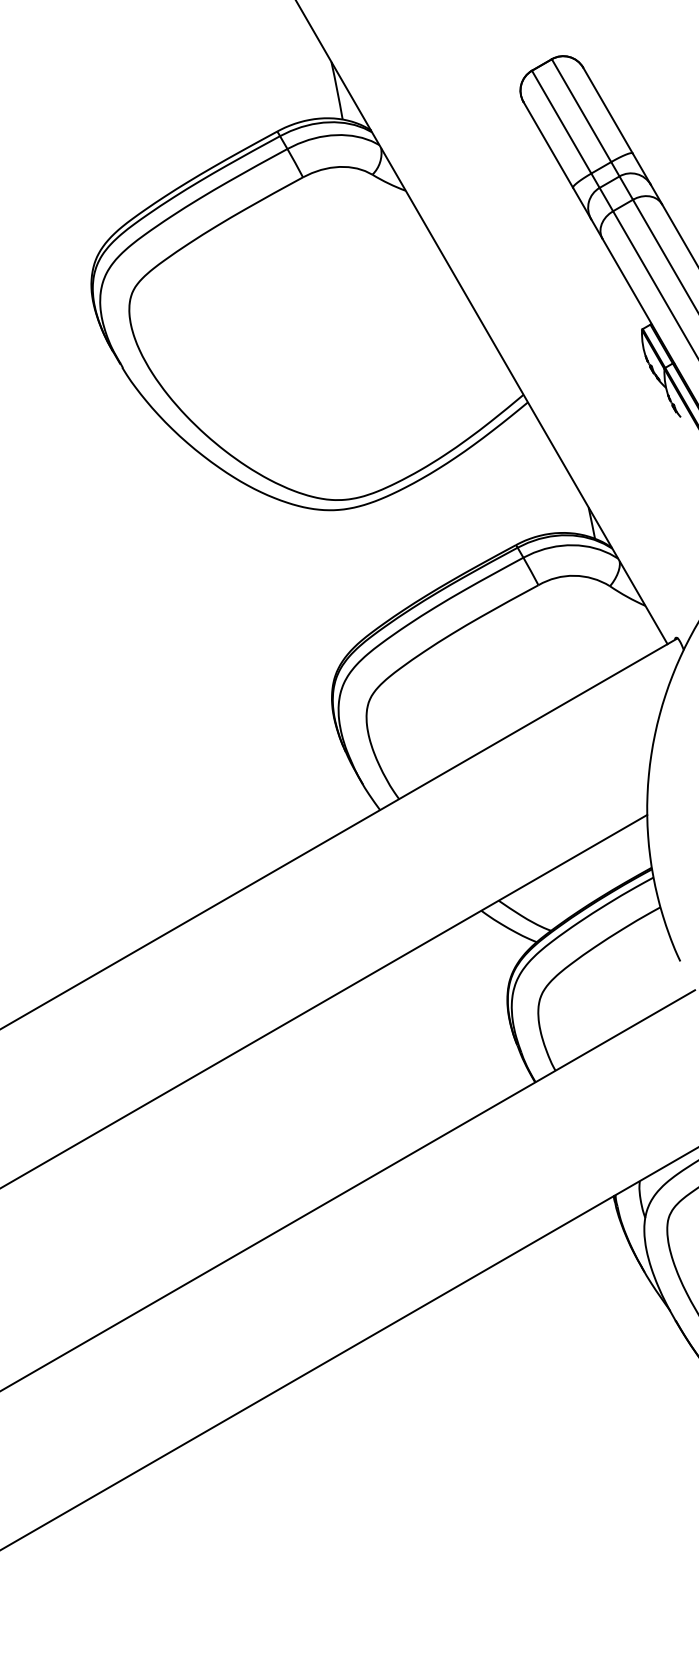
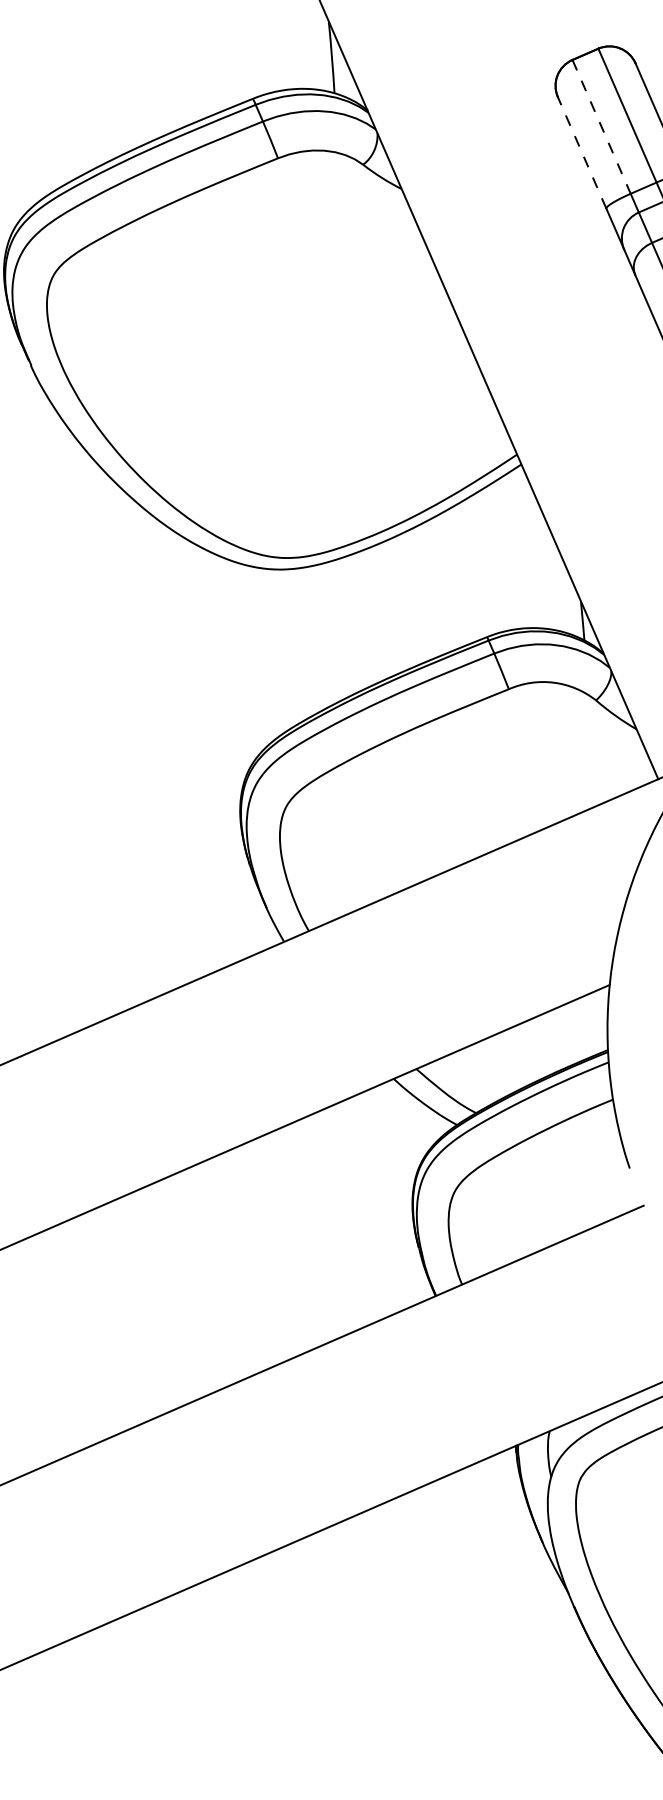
line: (561, 122) -> (601, 127), solid -> dashed
line: (548, 144) -> (582, 152), solid -> dashed

